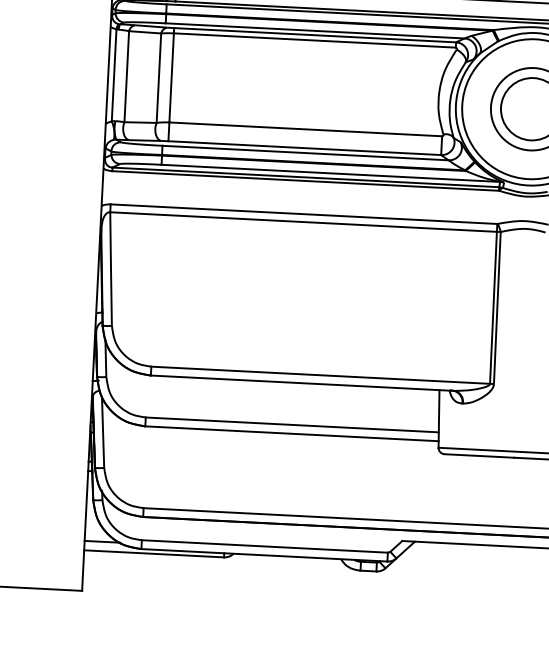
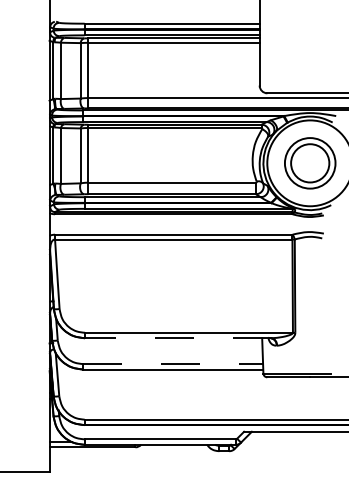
line: (301, 383) -> (177, 338), solid -> dashed
line: (292, 425) -> (173, 364), solid -> dashed

